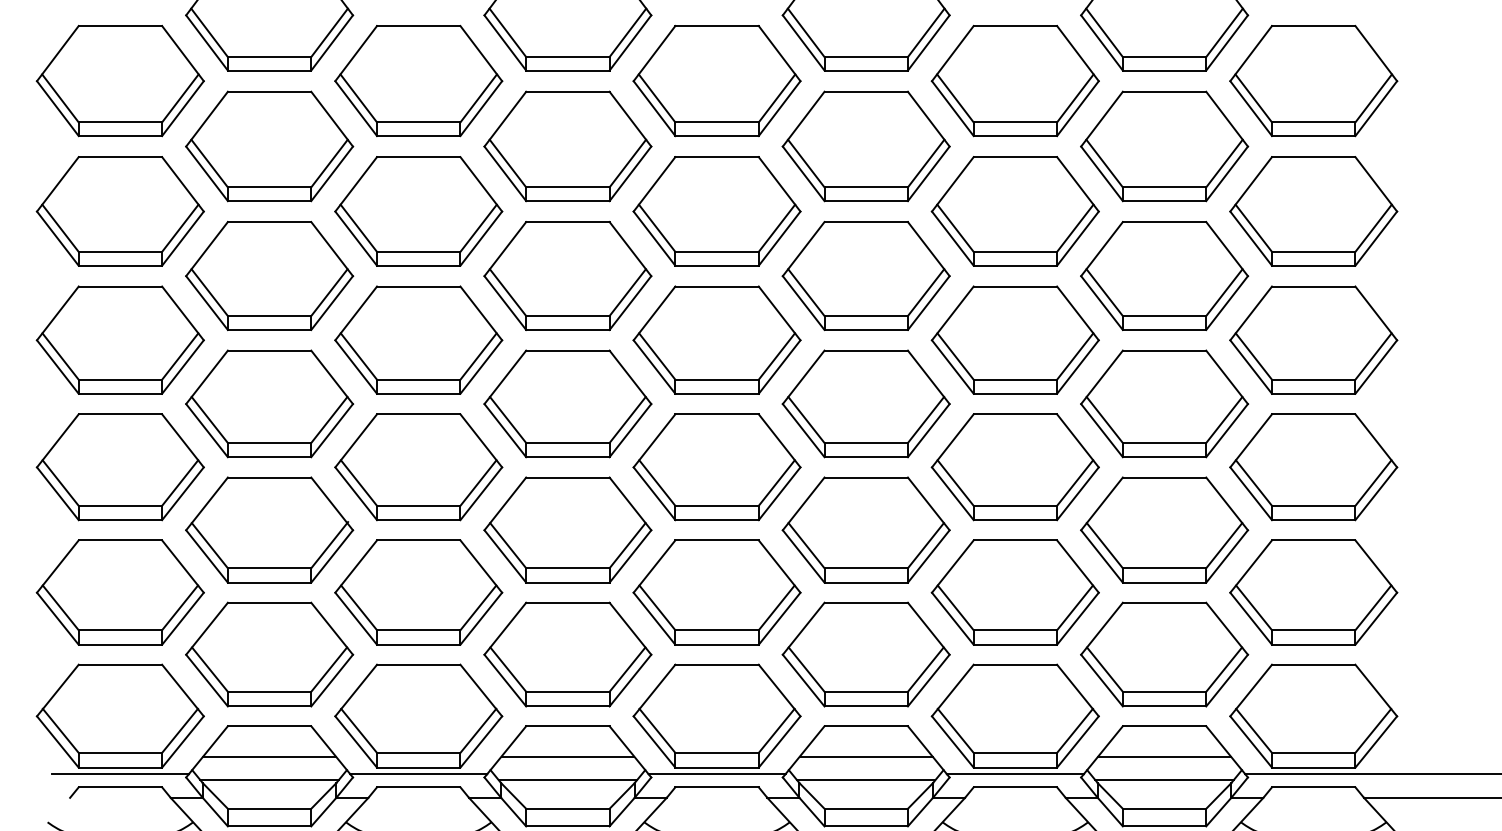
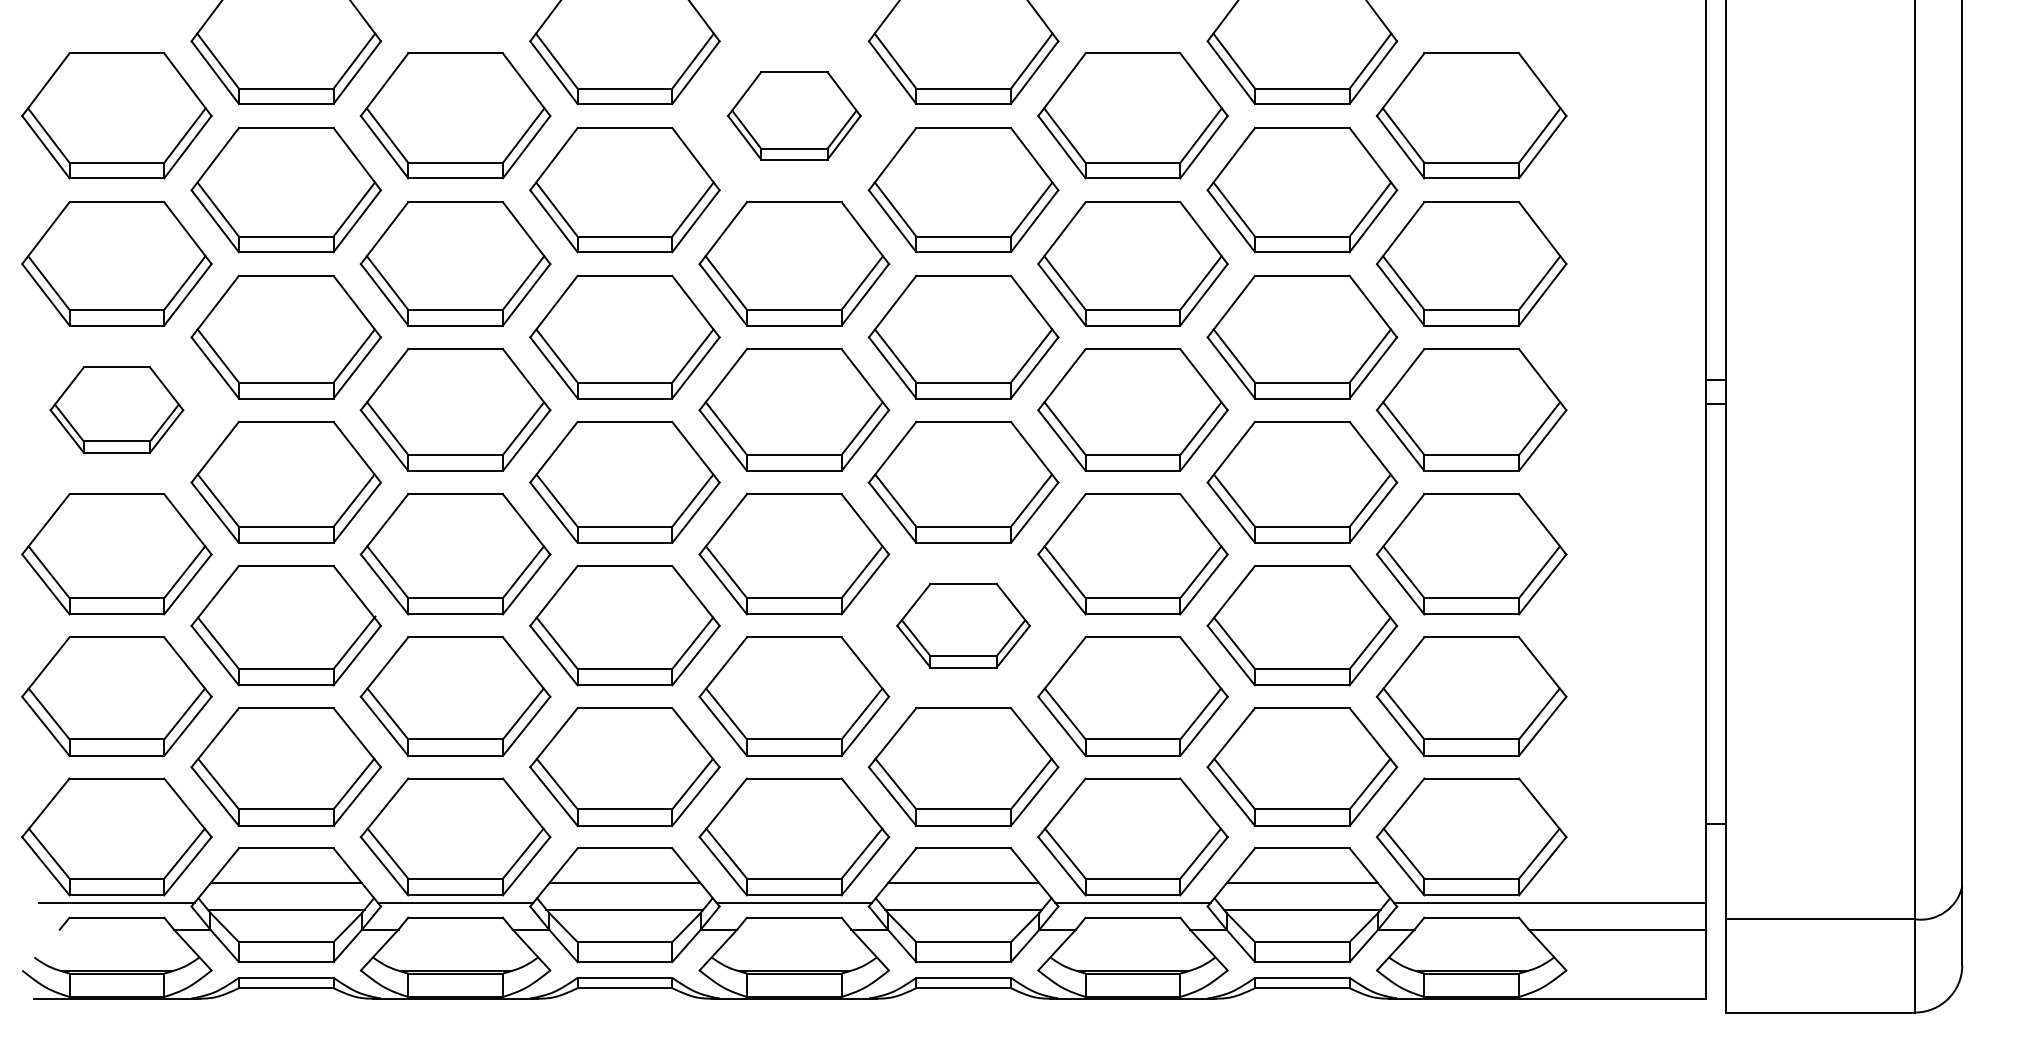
part: (717, 80) -> (794, 115), size x0.7
part: (120, 339) -> (116, 409), size x0.7
part: (866, 529) -> (963, 625), size x0.7

